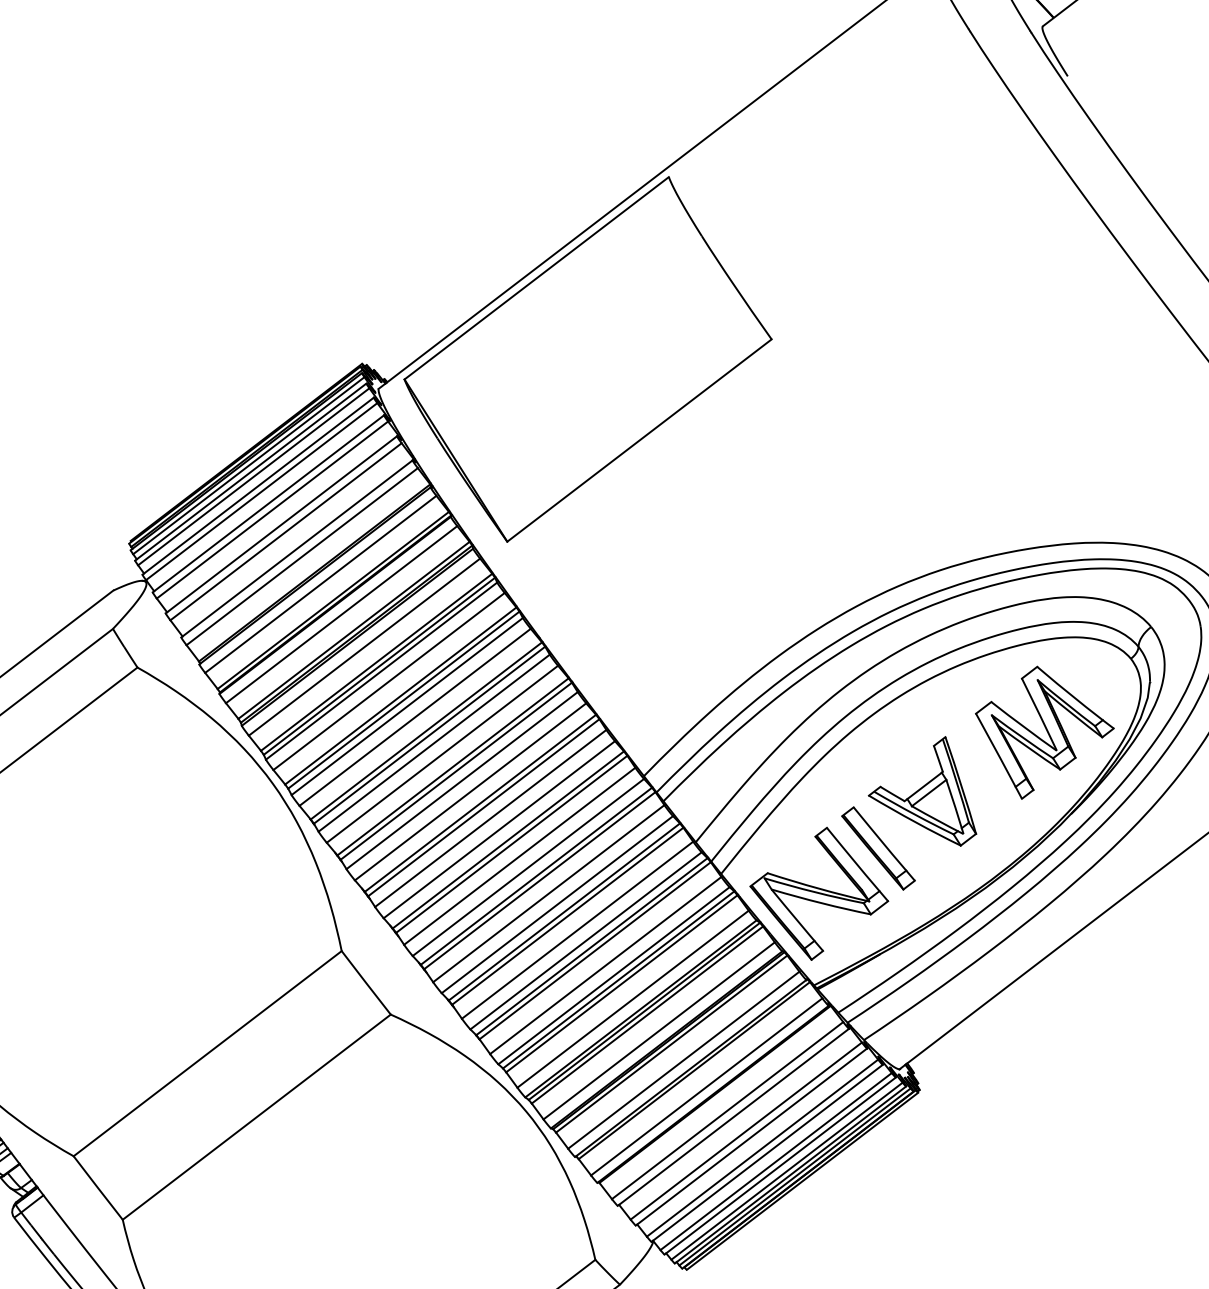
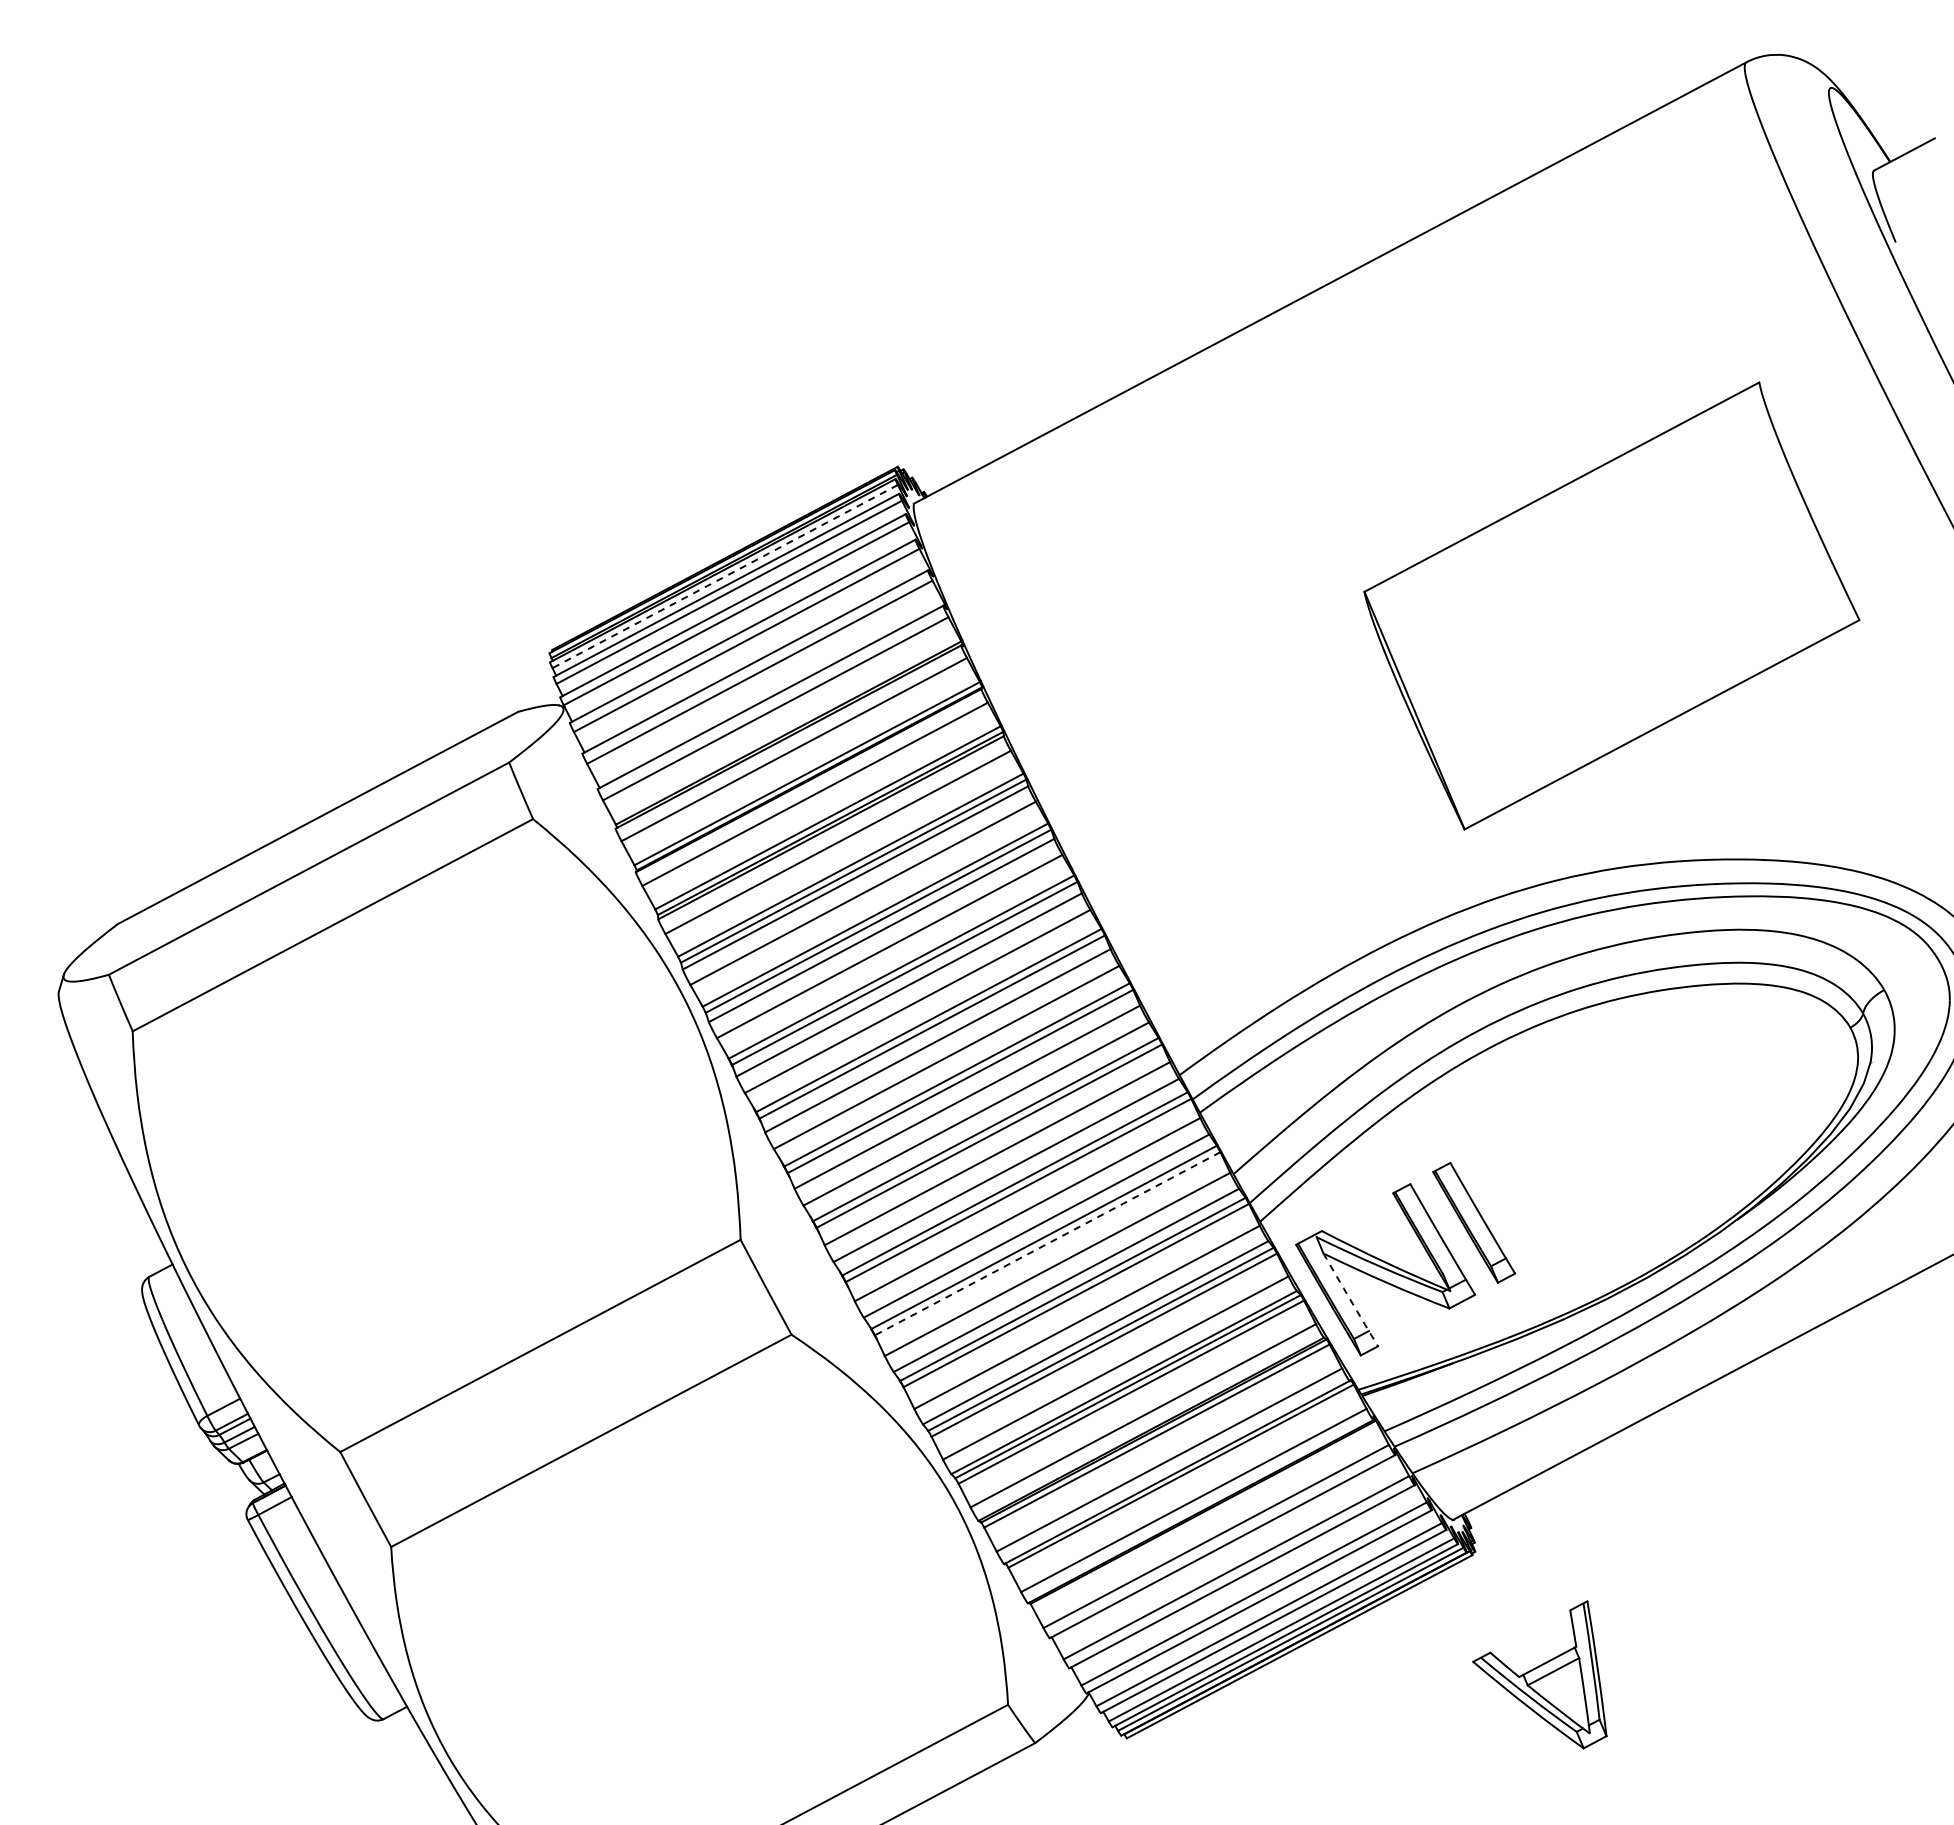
part: (587, 359) -> (1611, 605), moved
line: (248, 465) -> (724, 576), solid -> dashed
part: (1046, 729) -> (1722, 1102), removed
part: (919, 796) -> (1539, 1674), moved
line: (567, 916) -> (1047, 1243), solid -> dashed
arc: (797, 920) -> (1350, 1300), solid -> dashed

